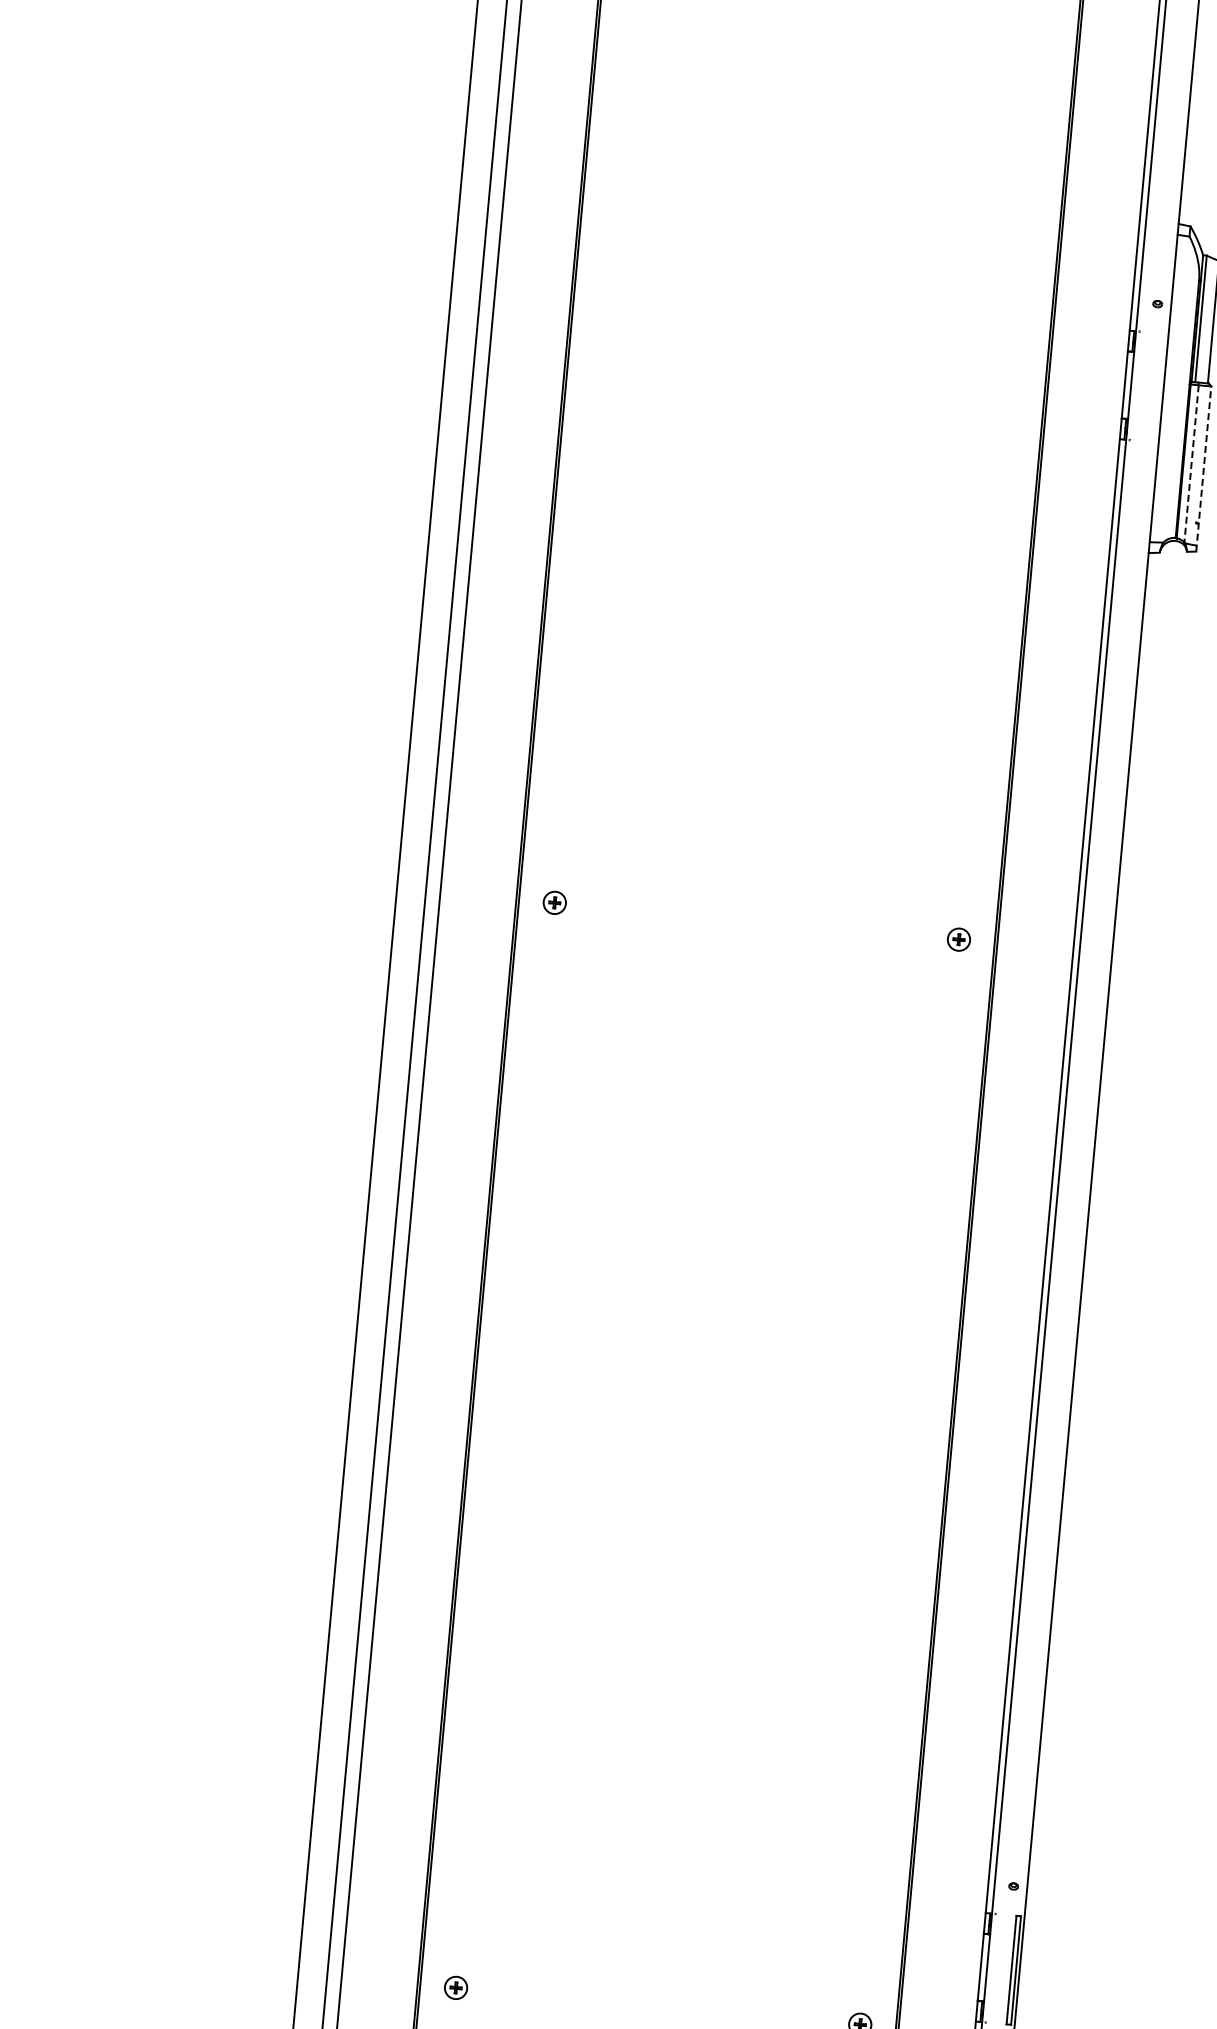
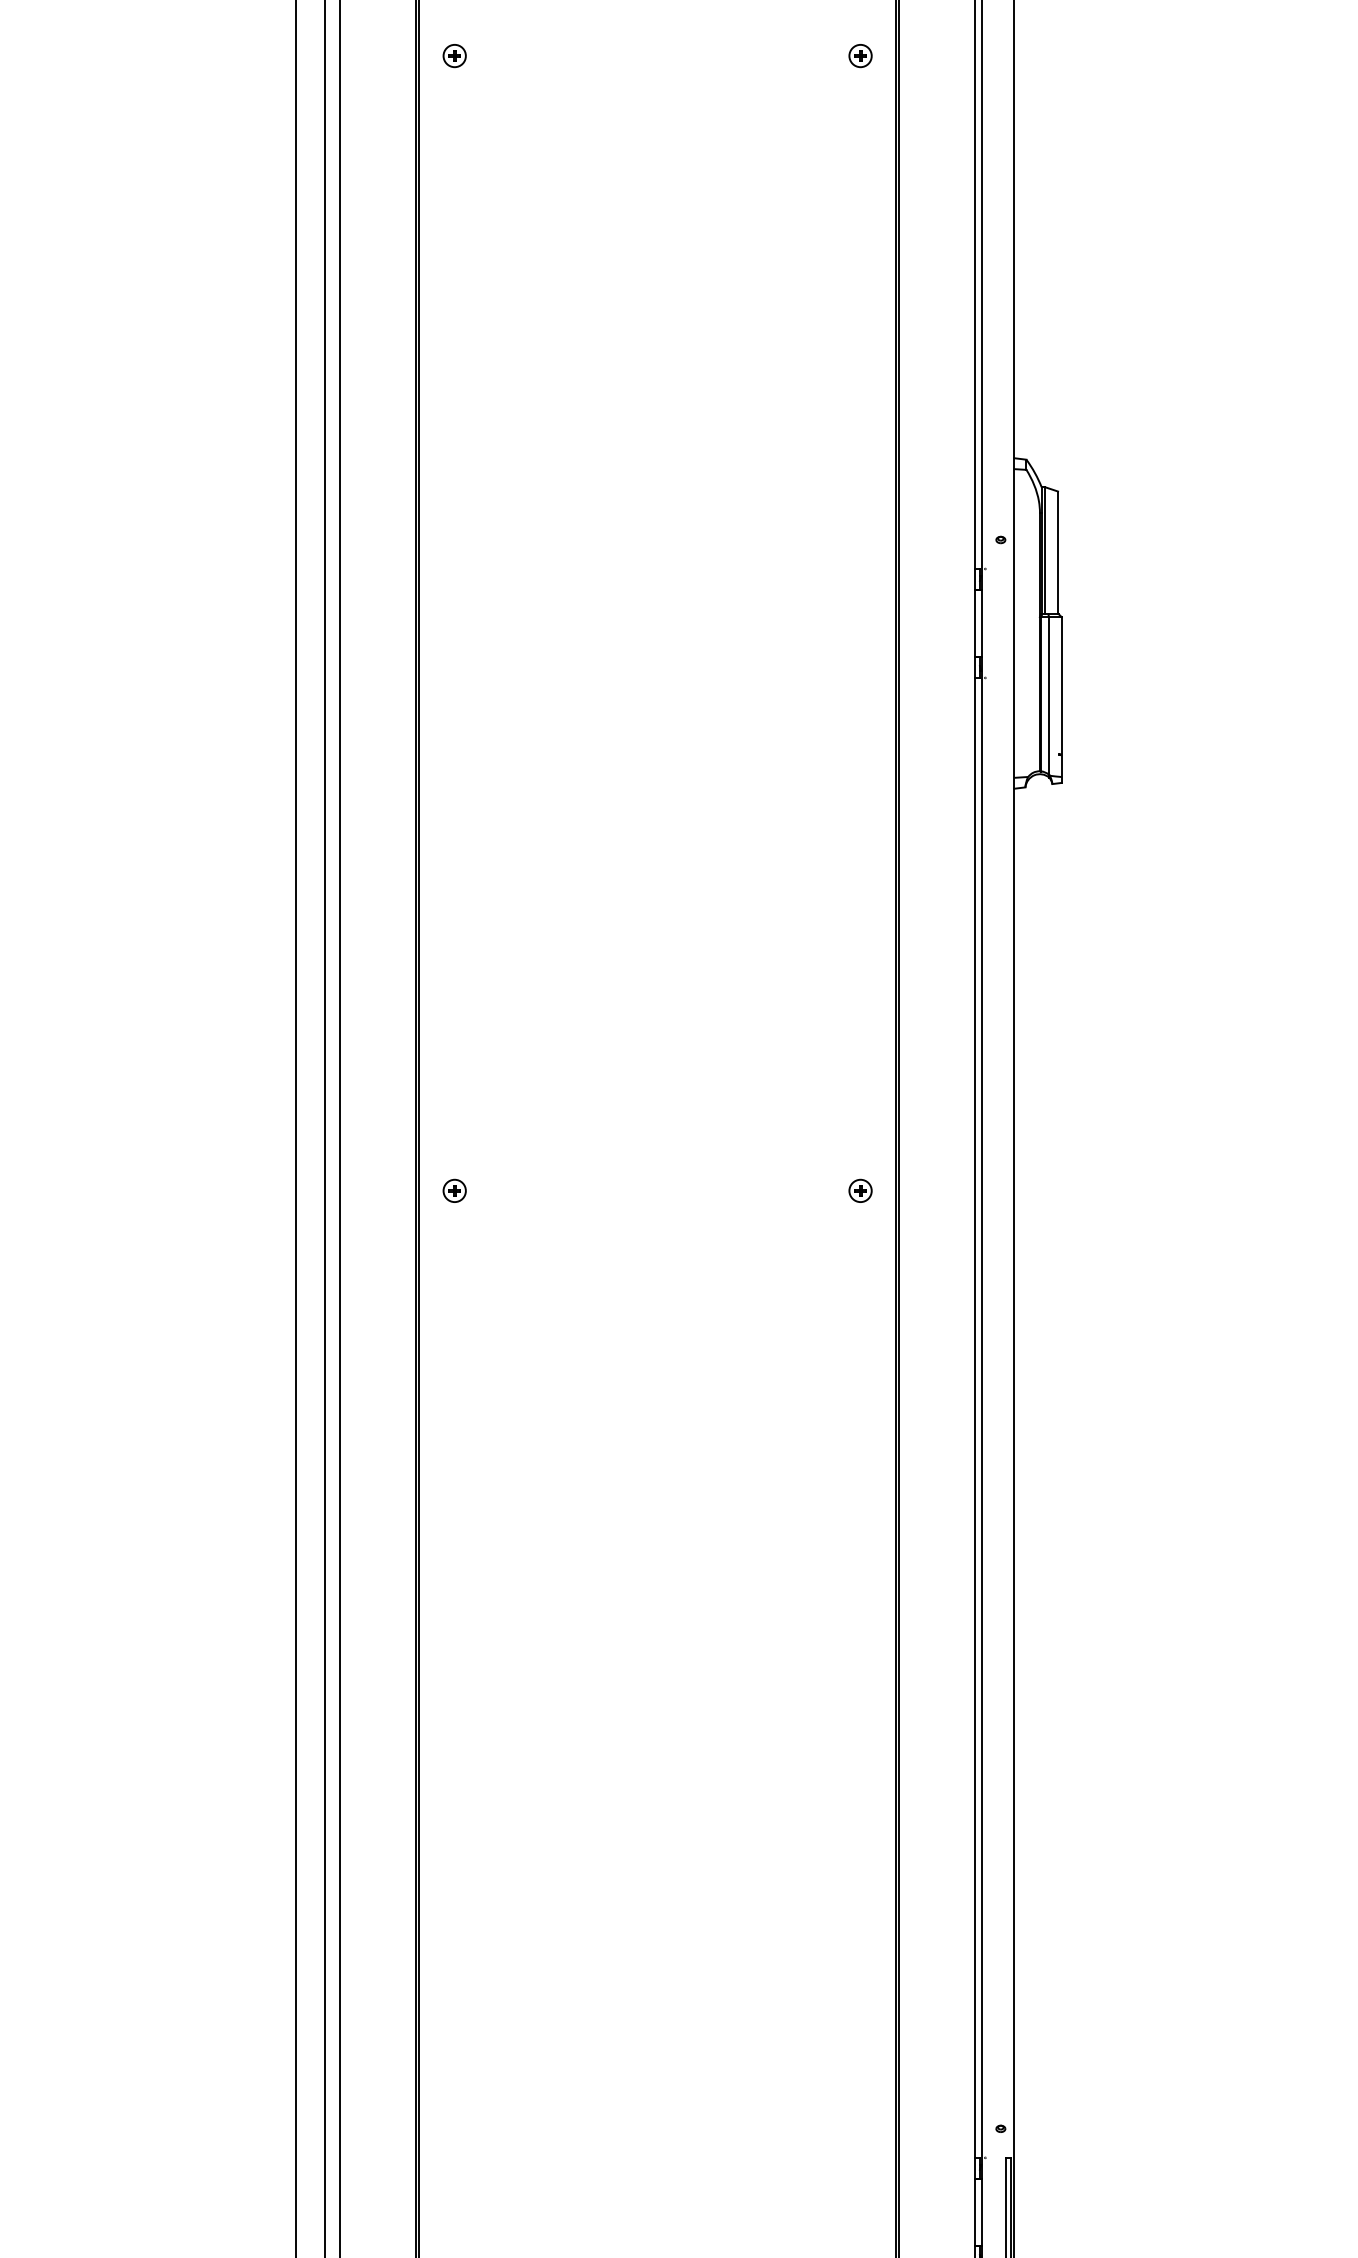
line: (1192, 463) -> (1049, 695), dashed -> solid
line: (1203, 469) -> (1061, 700), dashed -> solid

